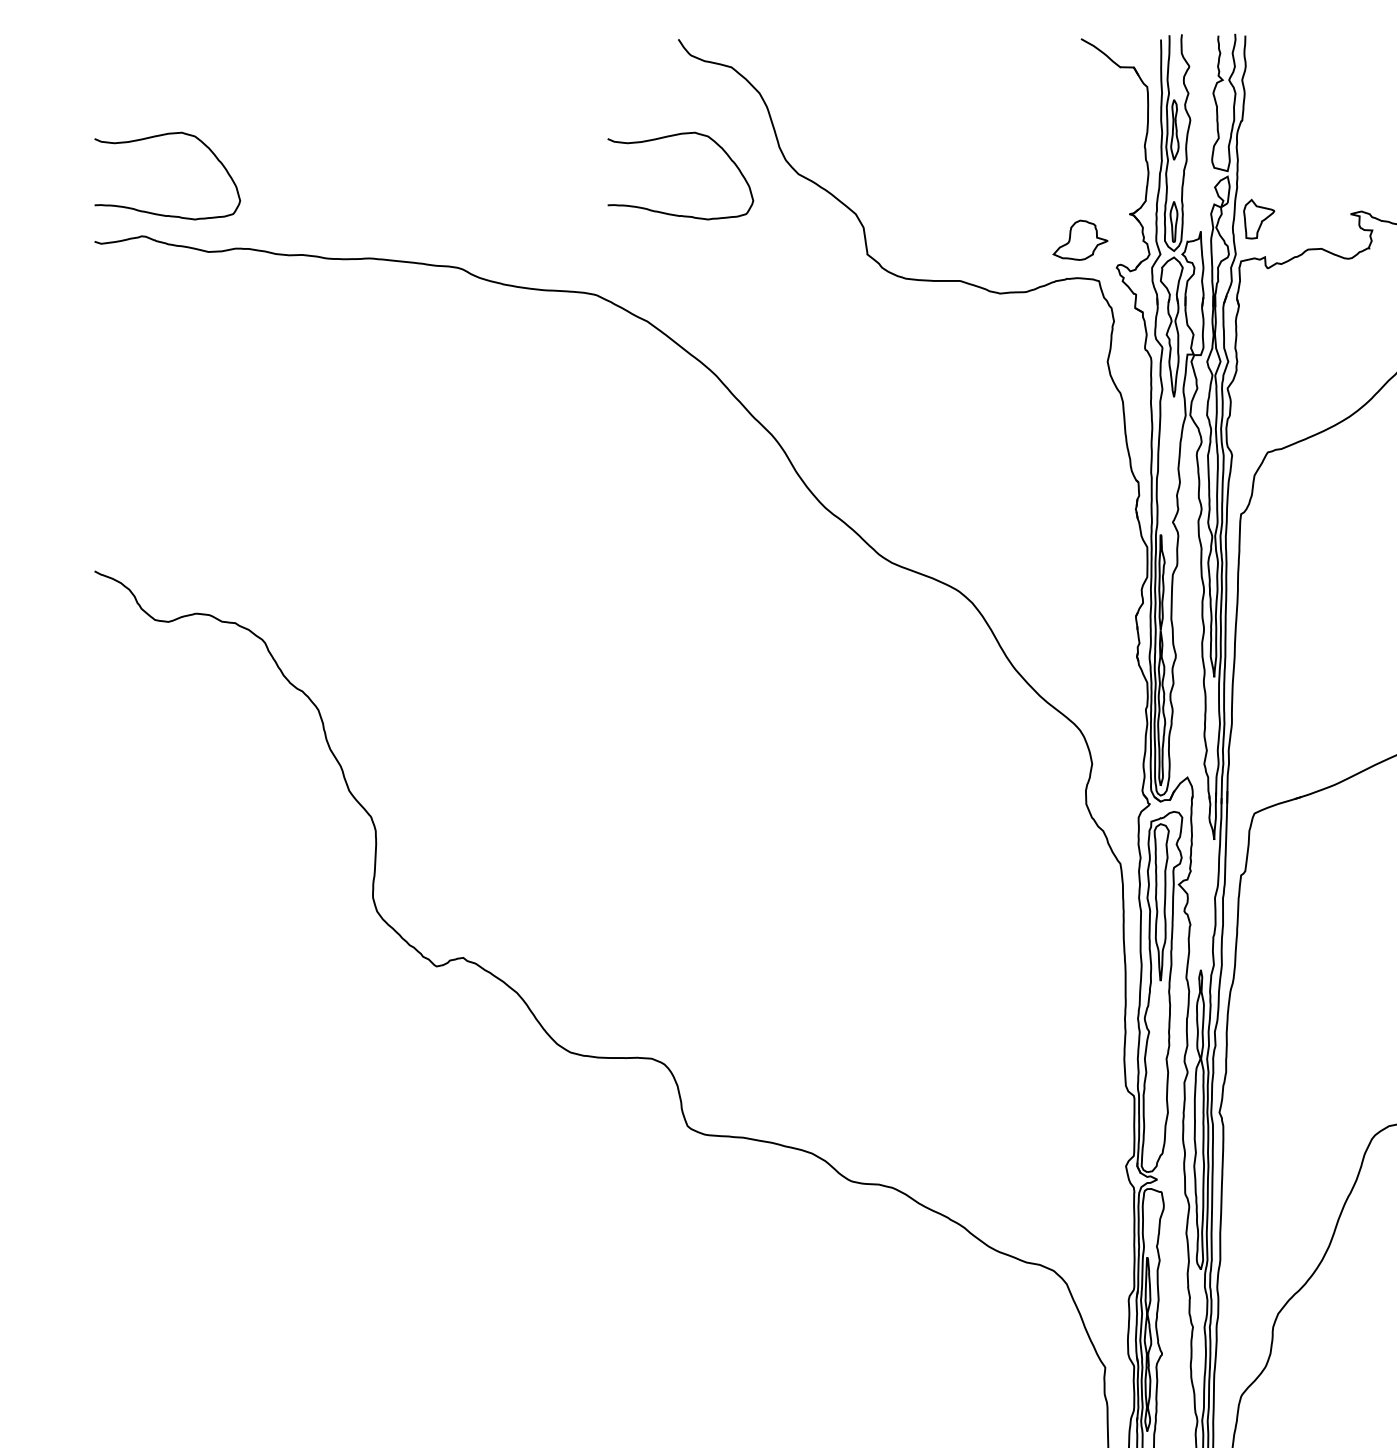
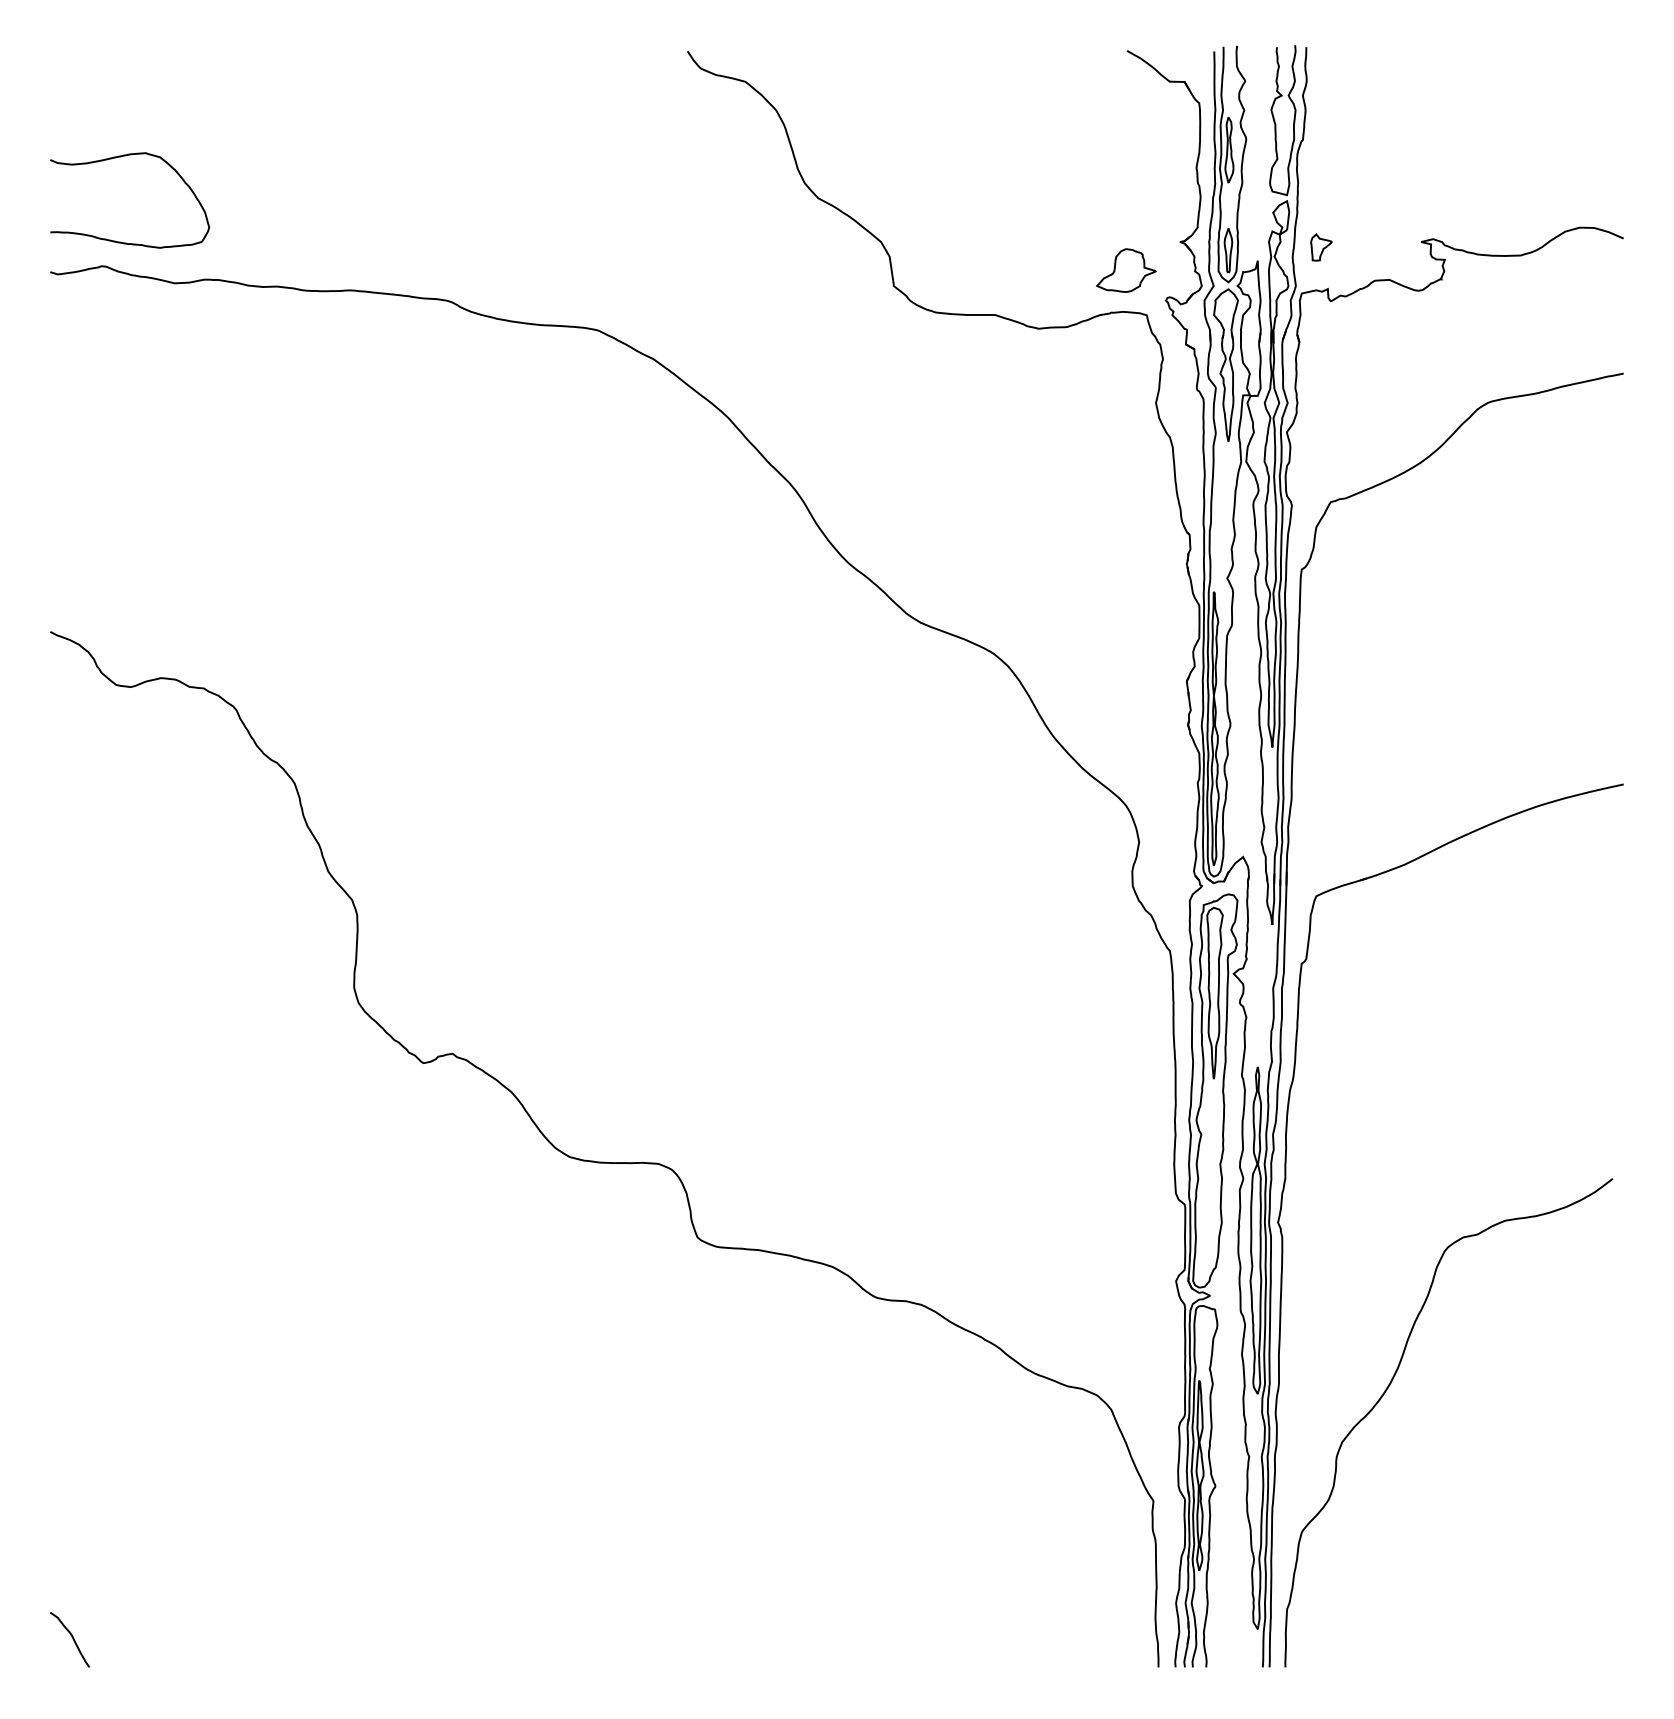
curve: (677, 214) -> (686, 242), removed
part: (1259, 219) -> (1321, 247), size x0.62

